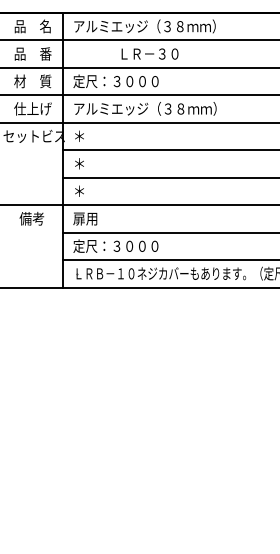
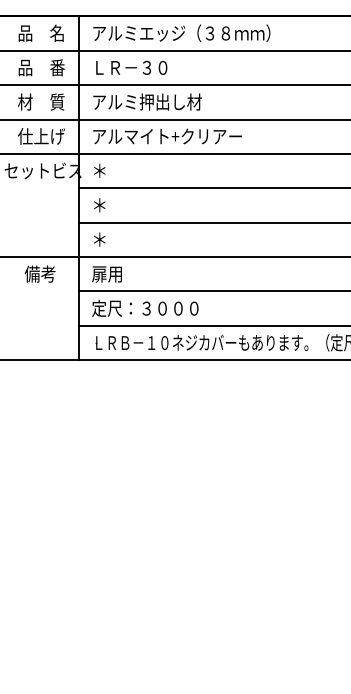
text: (149, 53) -> (131, 67), moved
text: (116, 81) -> (146, 102), 定尺：３０００ -> アルミ押出し材
text: (157, 108) -> (197, 136), アルミエッジ（３８ｍｍ） -> アルマイト+クリアー

